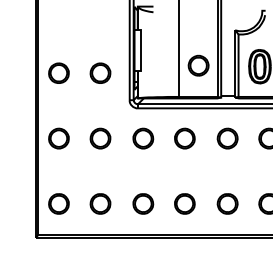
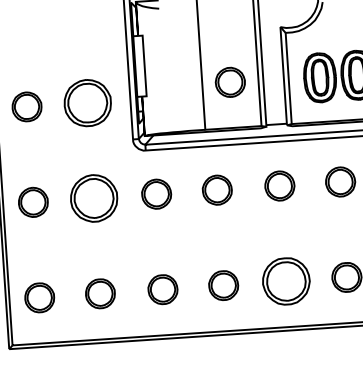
part: (100, 72) -> (87, 101), size x1.6
part: (100, 138) -> (94, 198), size x1.6
part: (227, 203) -> (285, 280), size x1.6

